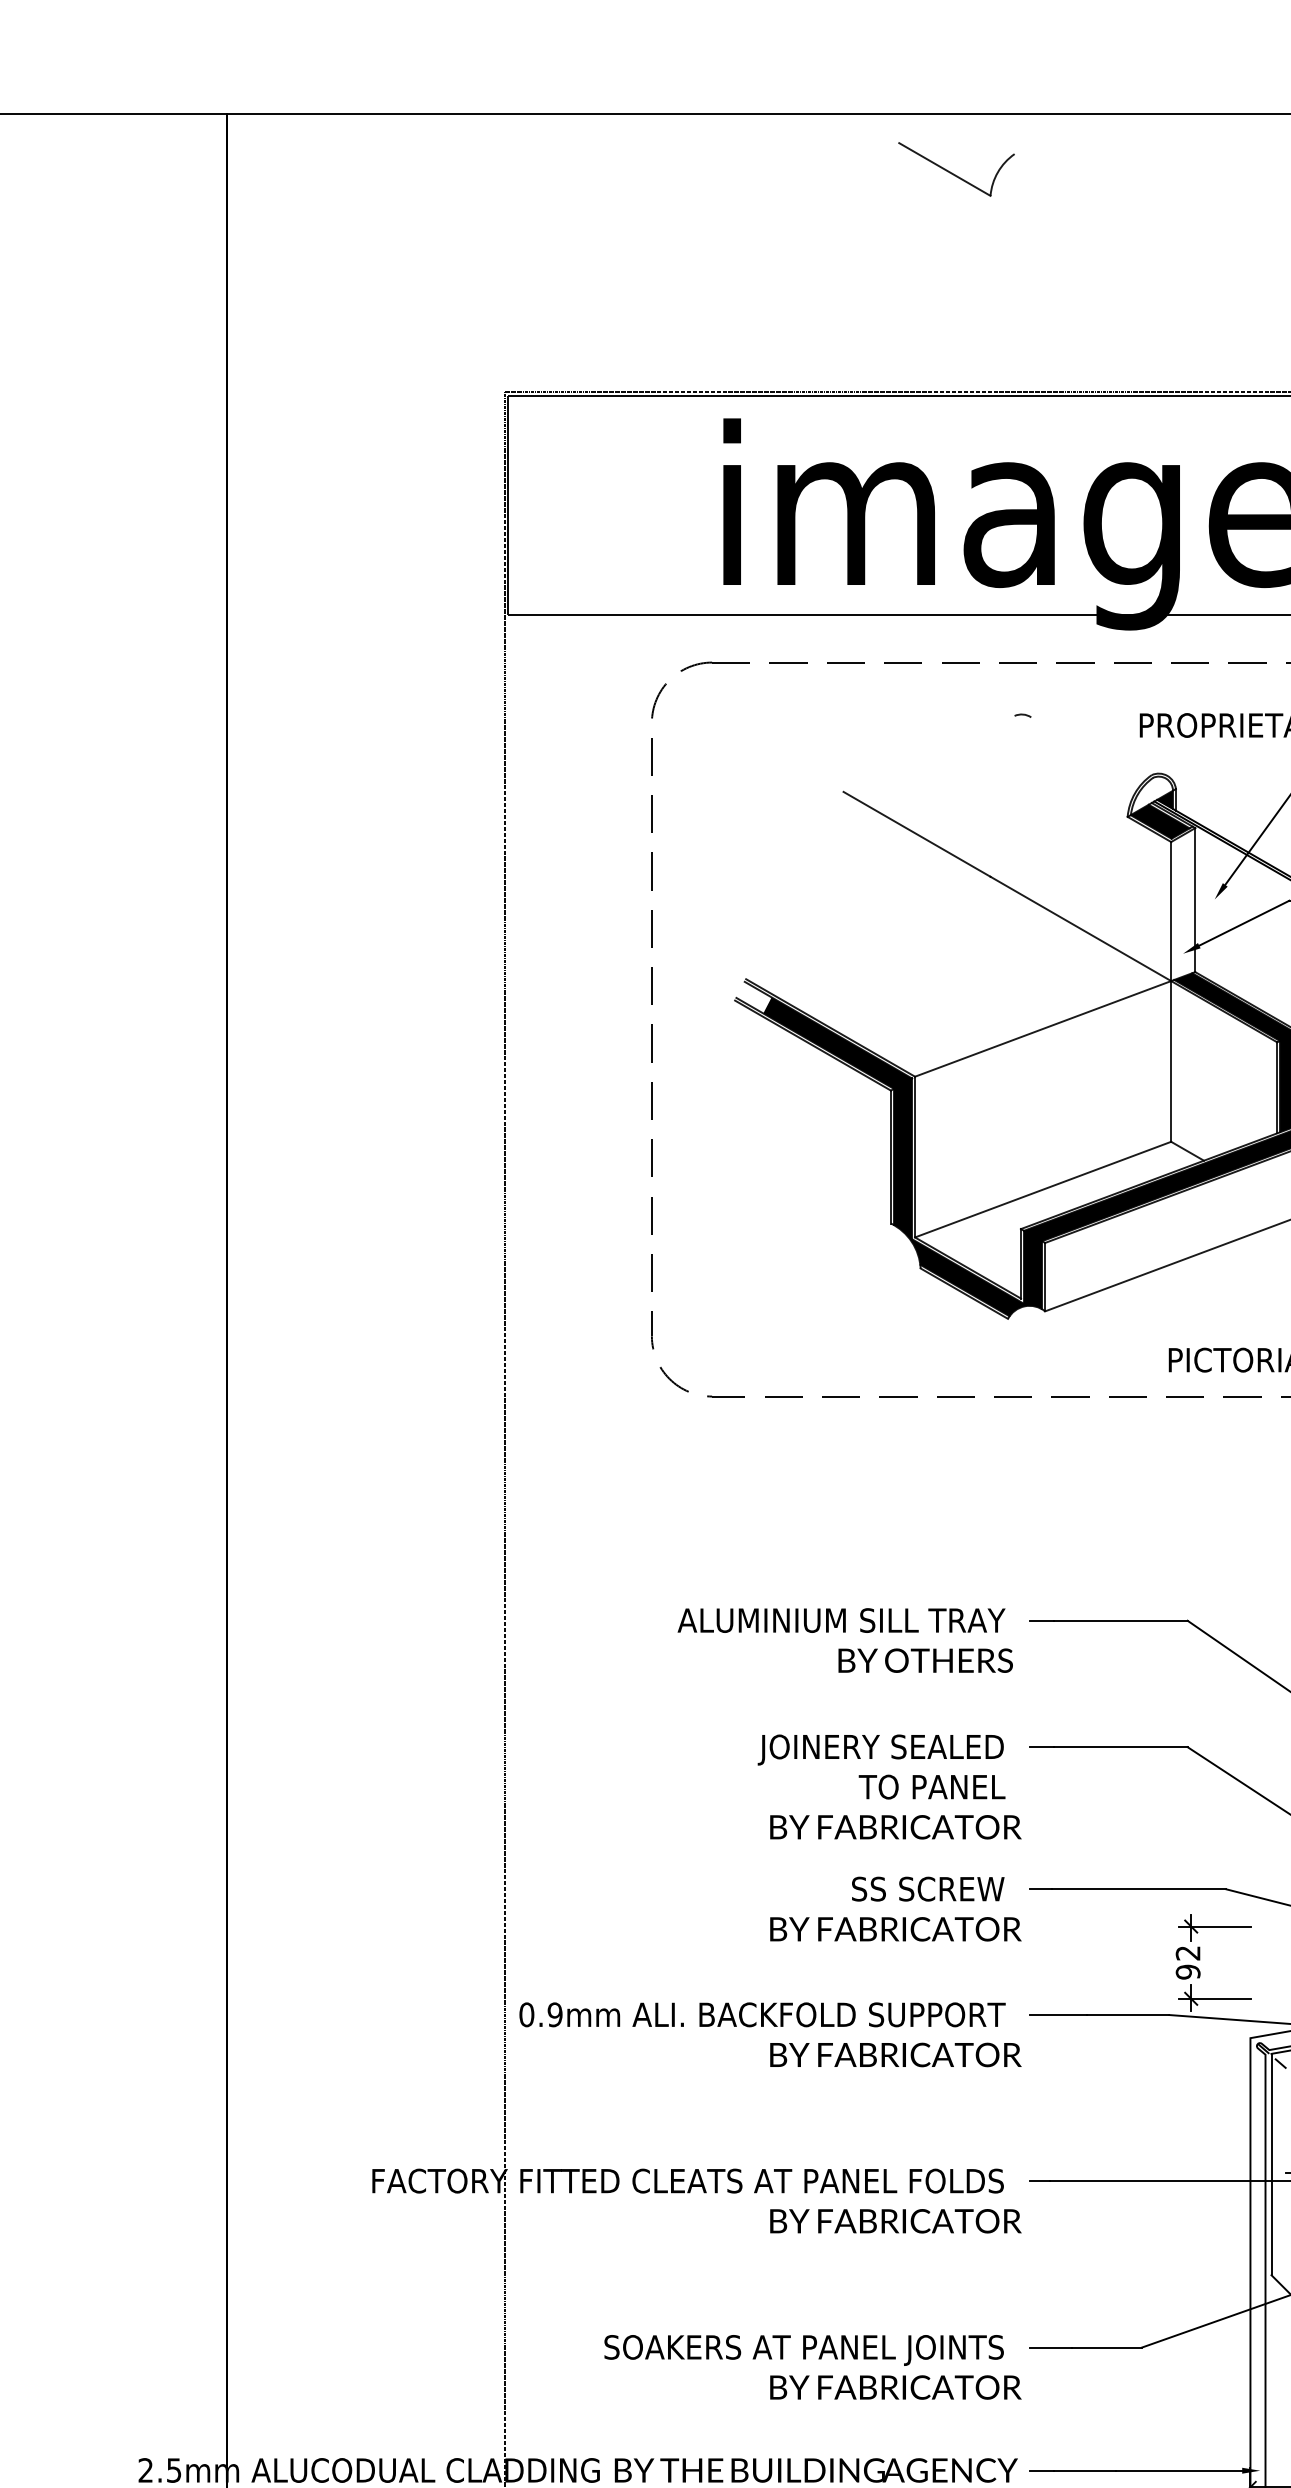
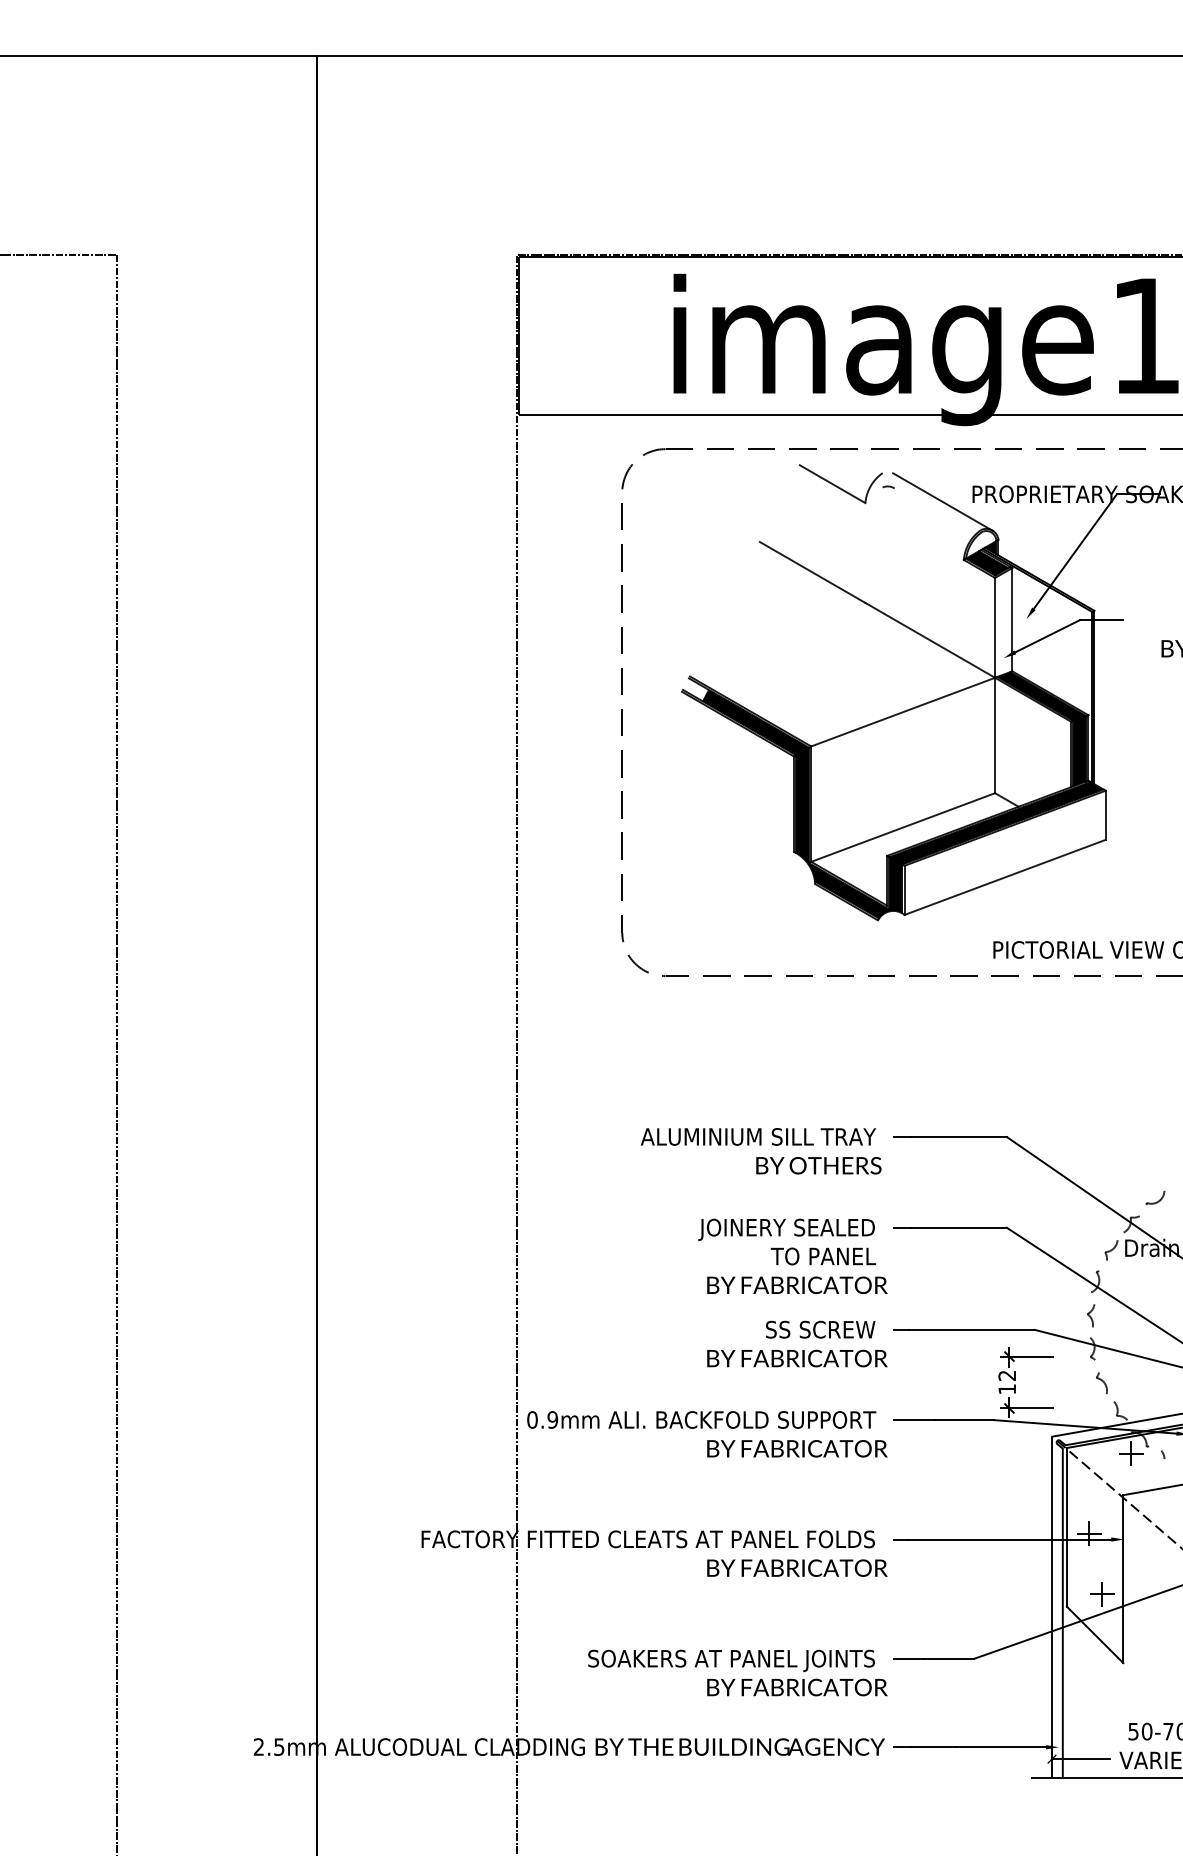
part: (955, 169) -> (840, 484), moved
line: (1099, 736) -> (943, 502), added
text: (1188, 1972) -> (1007, 1389), 92 -> 12

